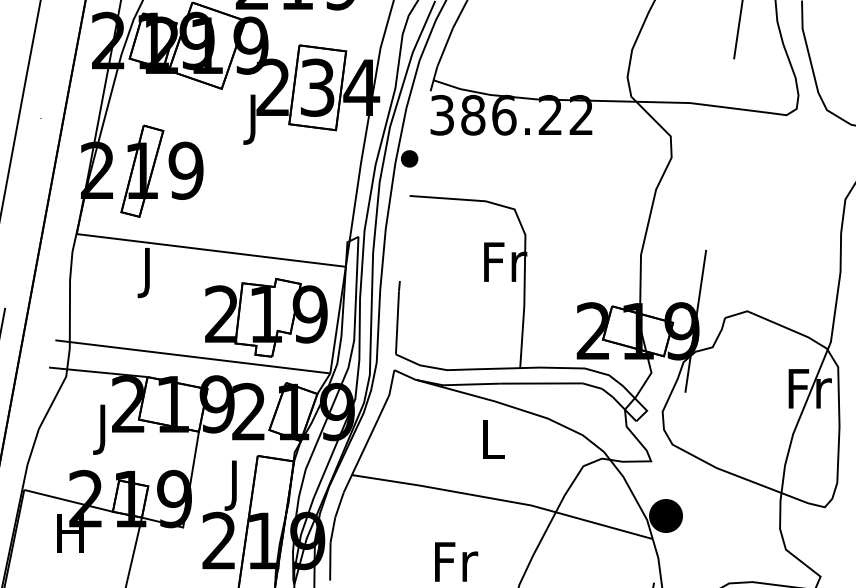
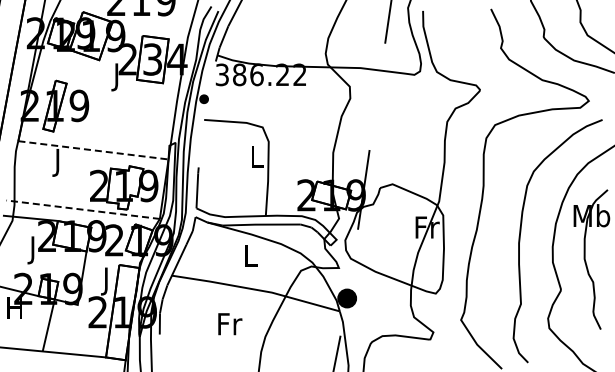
line: (211, 250) -> (93, 150), solid -> dashed
text: (505, 261) -> (257, 156), Fr -> L
line: (191, 356) -> (82, 209), solid -> dashed

